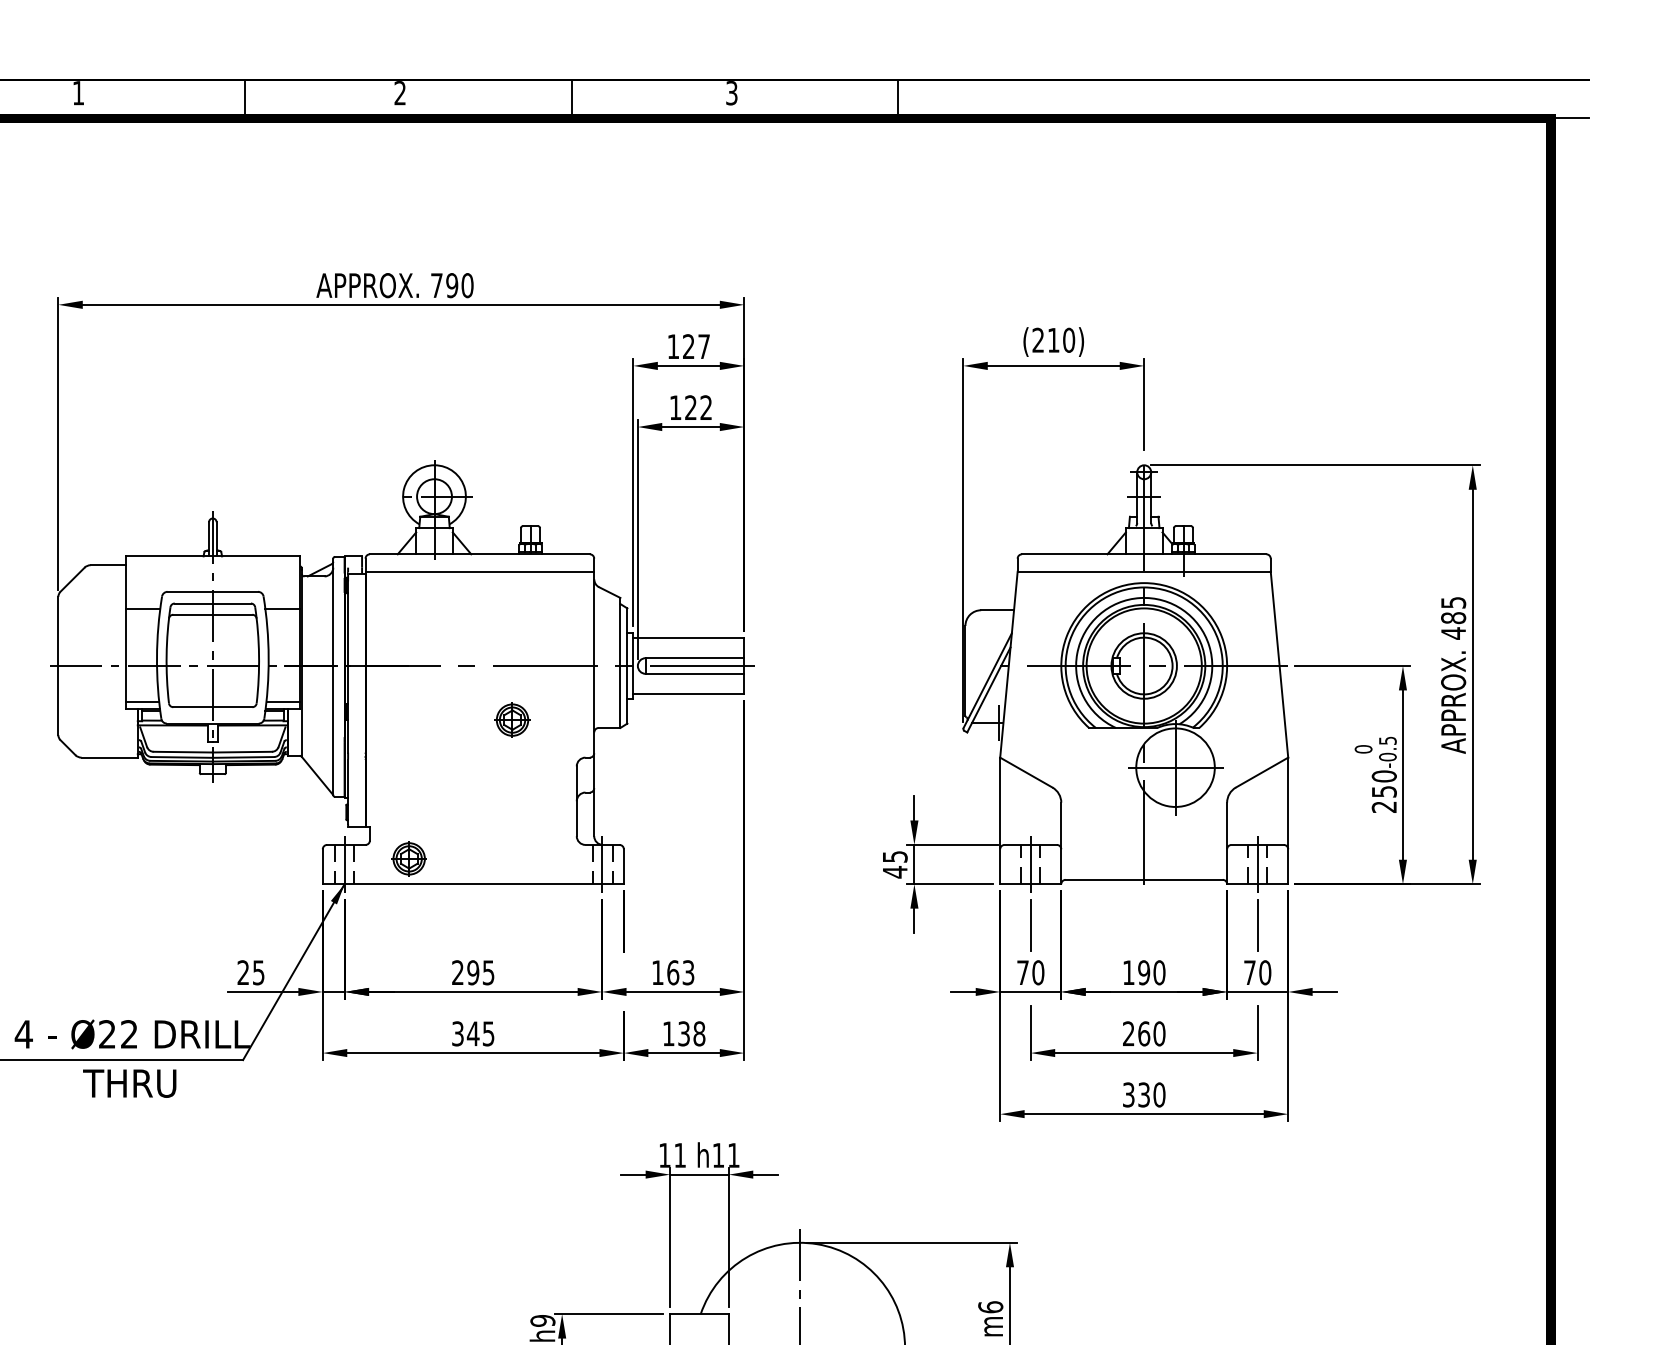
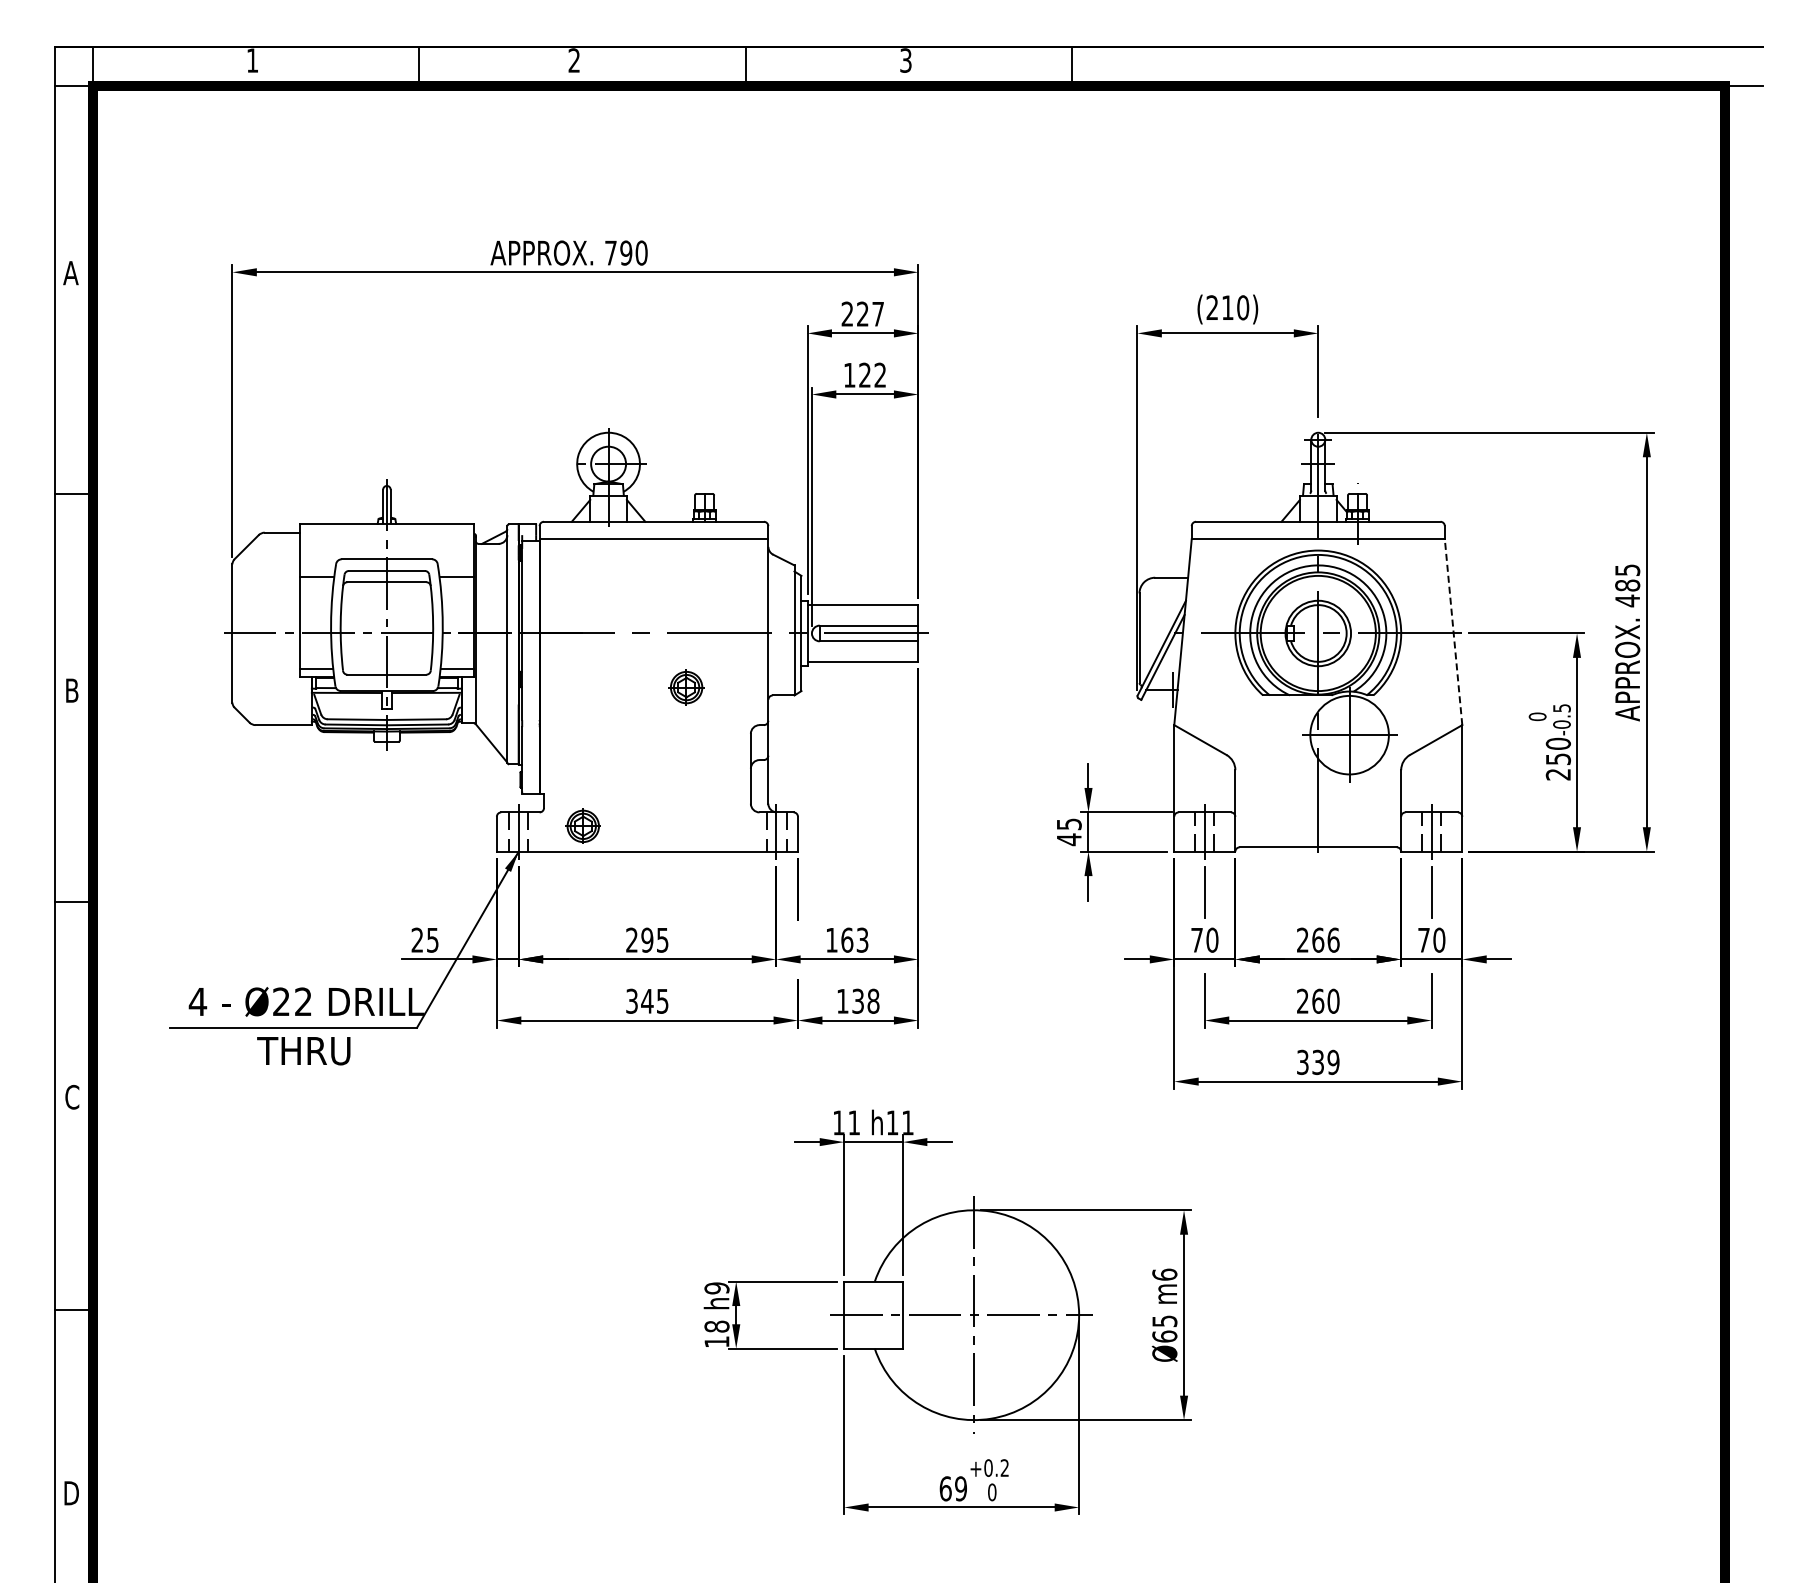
text: (672, 346) -> (846, 313), 127 -> 227
line: (1279, 664) -> (1453, 631), solid -> dashed
text: (1144, 972) -> (1318, 939), 190 -> 266
text: (1159, 1095) -> (1333, 1062), 330 -> 339

